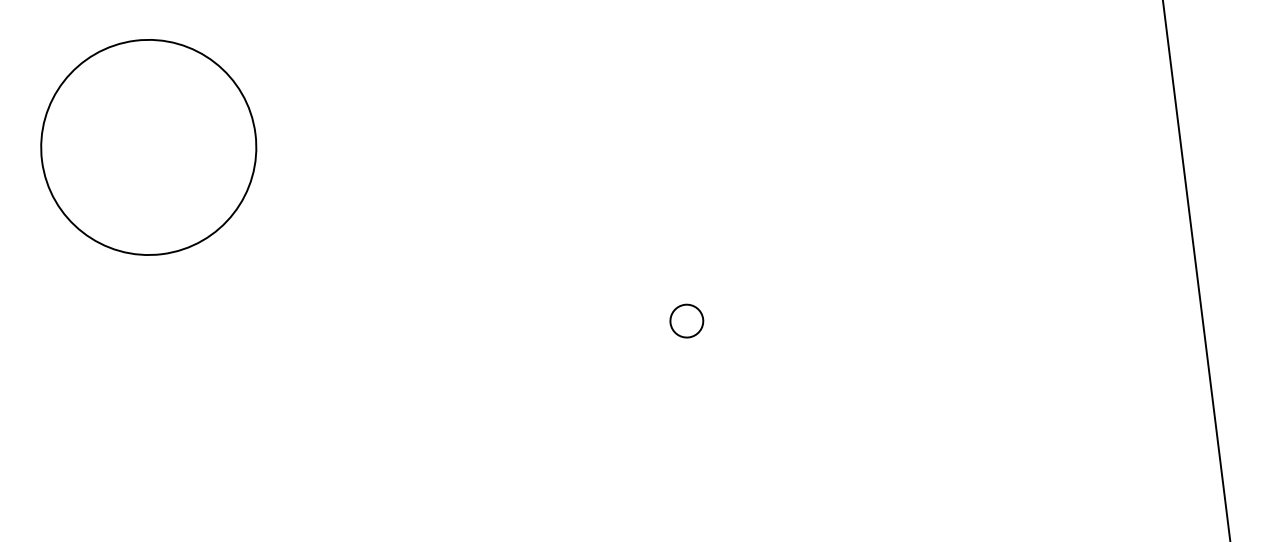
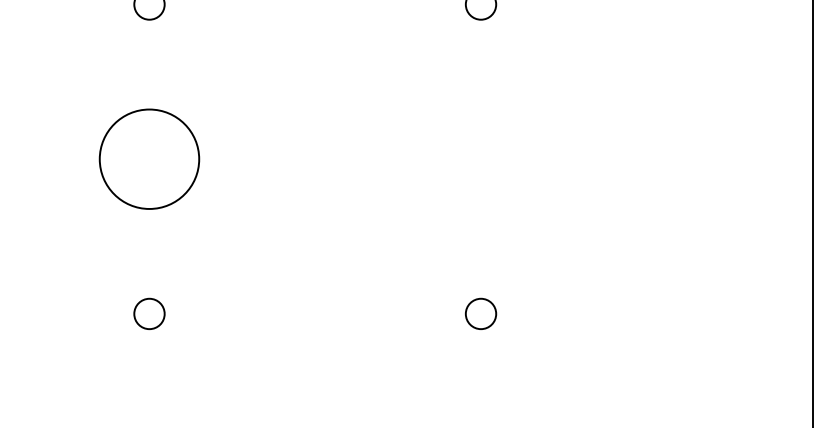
circle: (148, 146) -> (149, 158), size x0.71
circle: (687, 320) -> (481, 313), size x1.43
circle: (178, 383) -> (149, 313), added

